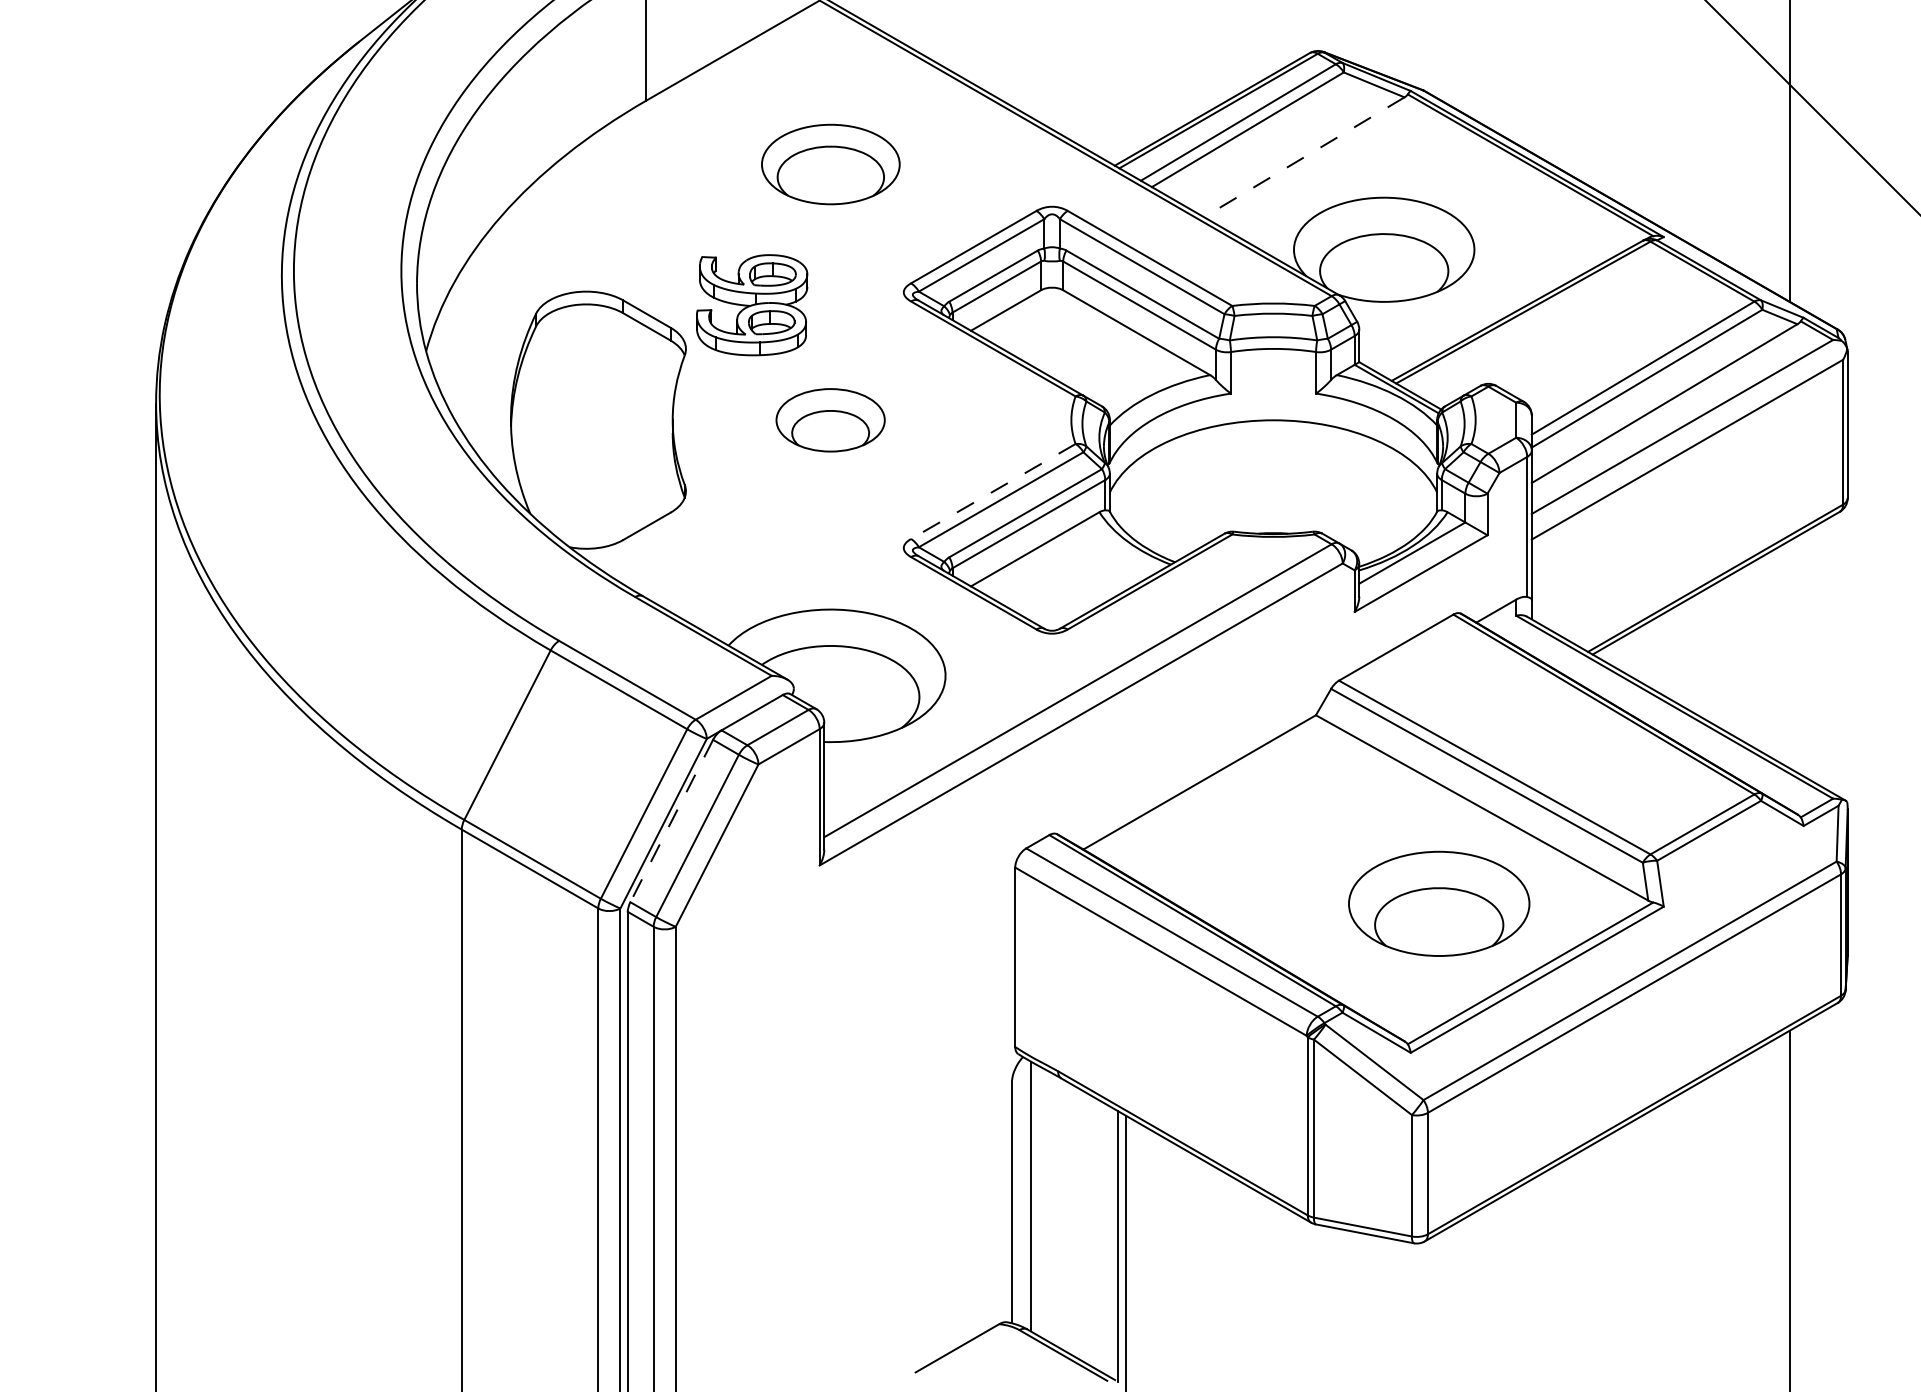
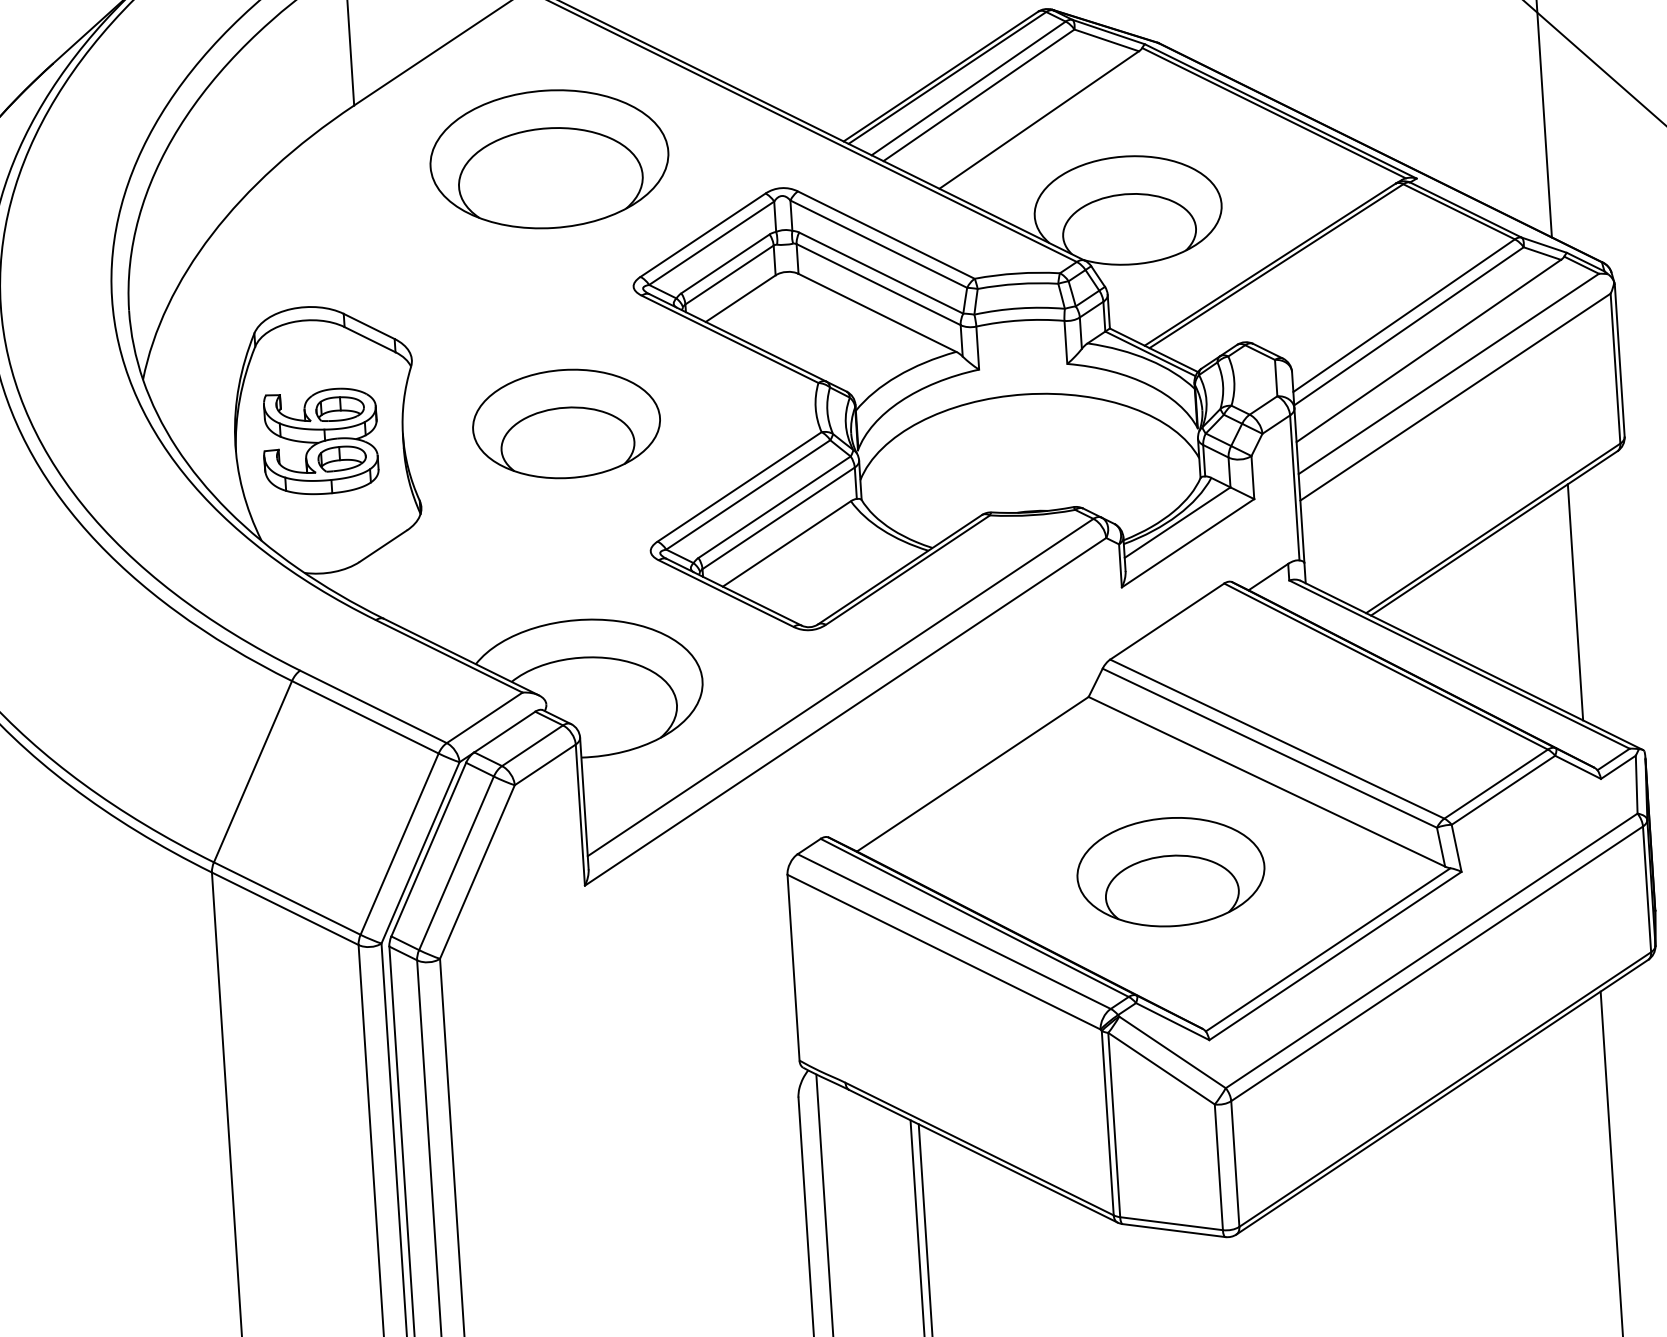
line: (1304, 157) -> (1039, 120), dashed -> solid
part: (830, 164) -> (549, 159), size x1.67
part: (752, 305) -> (321, 442), moved
part: (830, 420) -> (566, 424), size x1.67
line: (992, 491) -> (738, 486), dashed -> solid
line: (1790, 654) -> (1575, 602), added
line: (671, 821) -> (428, 850), dashed -> solid
part: (1439, 903) -> (1171, 871), moved

